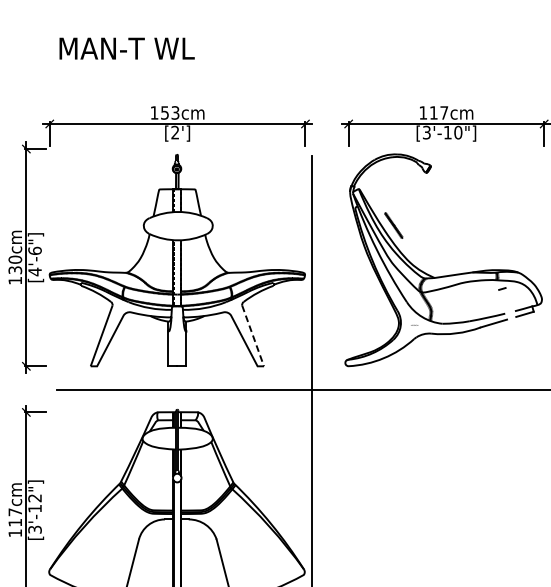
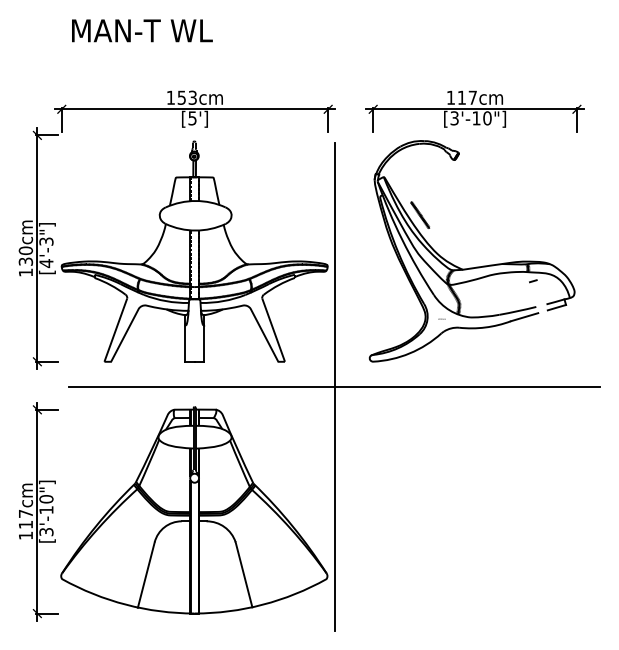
text: (175, 132) -> (192, 118), [2'] -> [5']
text: (35, 250) -> (46, 241), [4'-6"] -> [4'-3"]
line: (252, 336) -> (273, 330), dashed -> solid
text: (35, 498) -> (46, 499), [3'-12"] -> [3'-10"]

